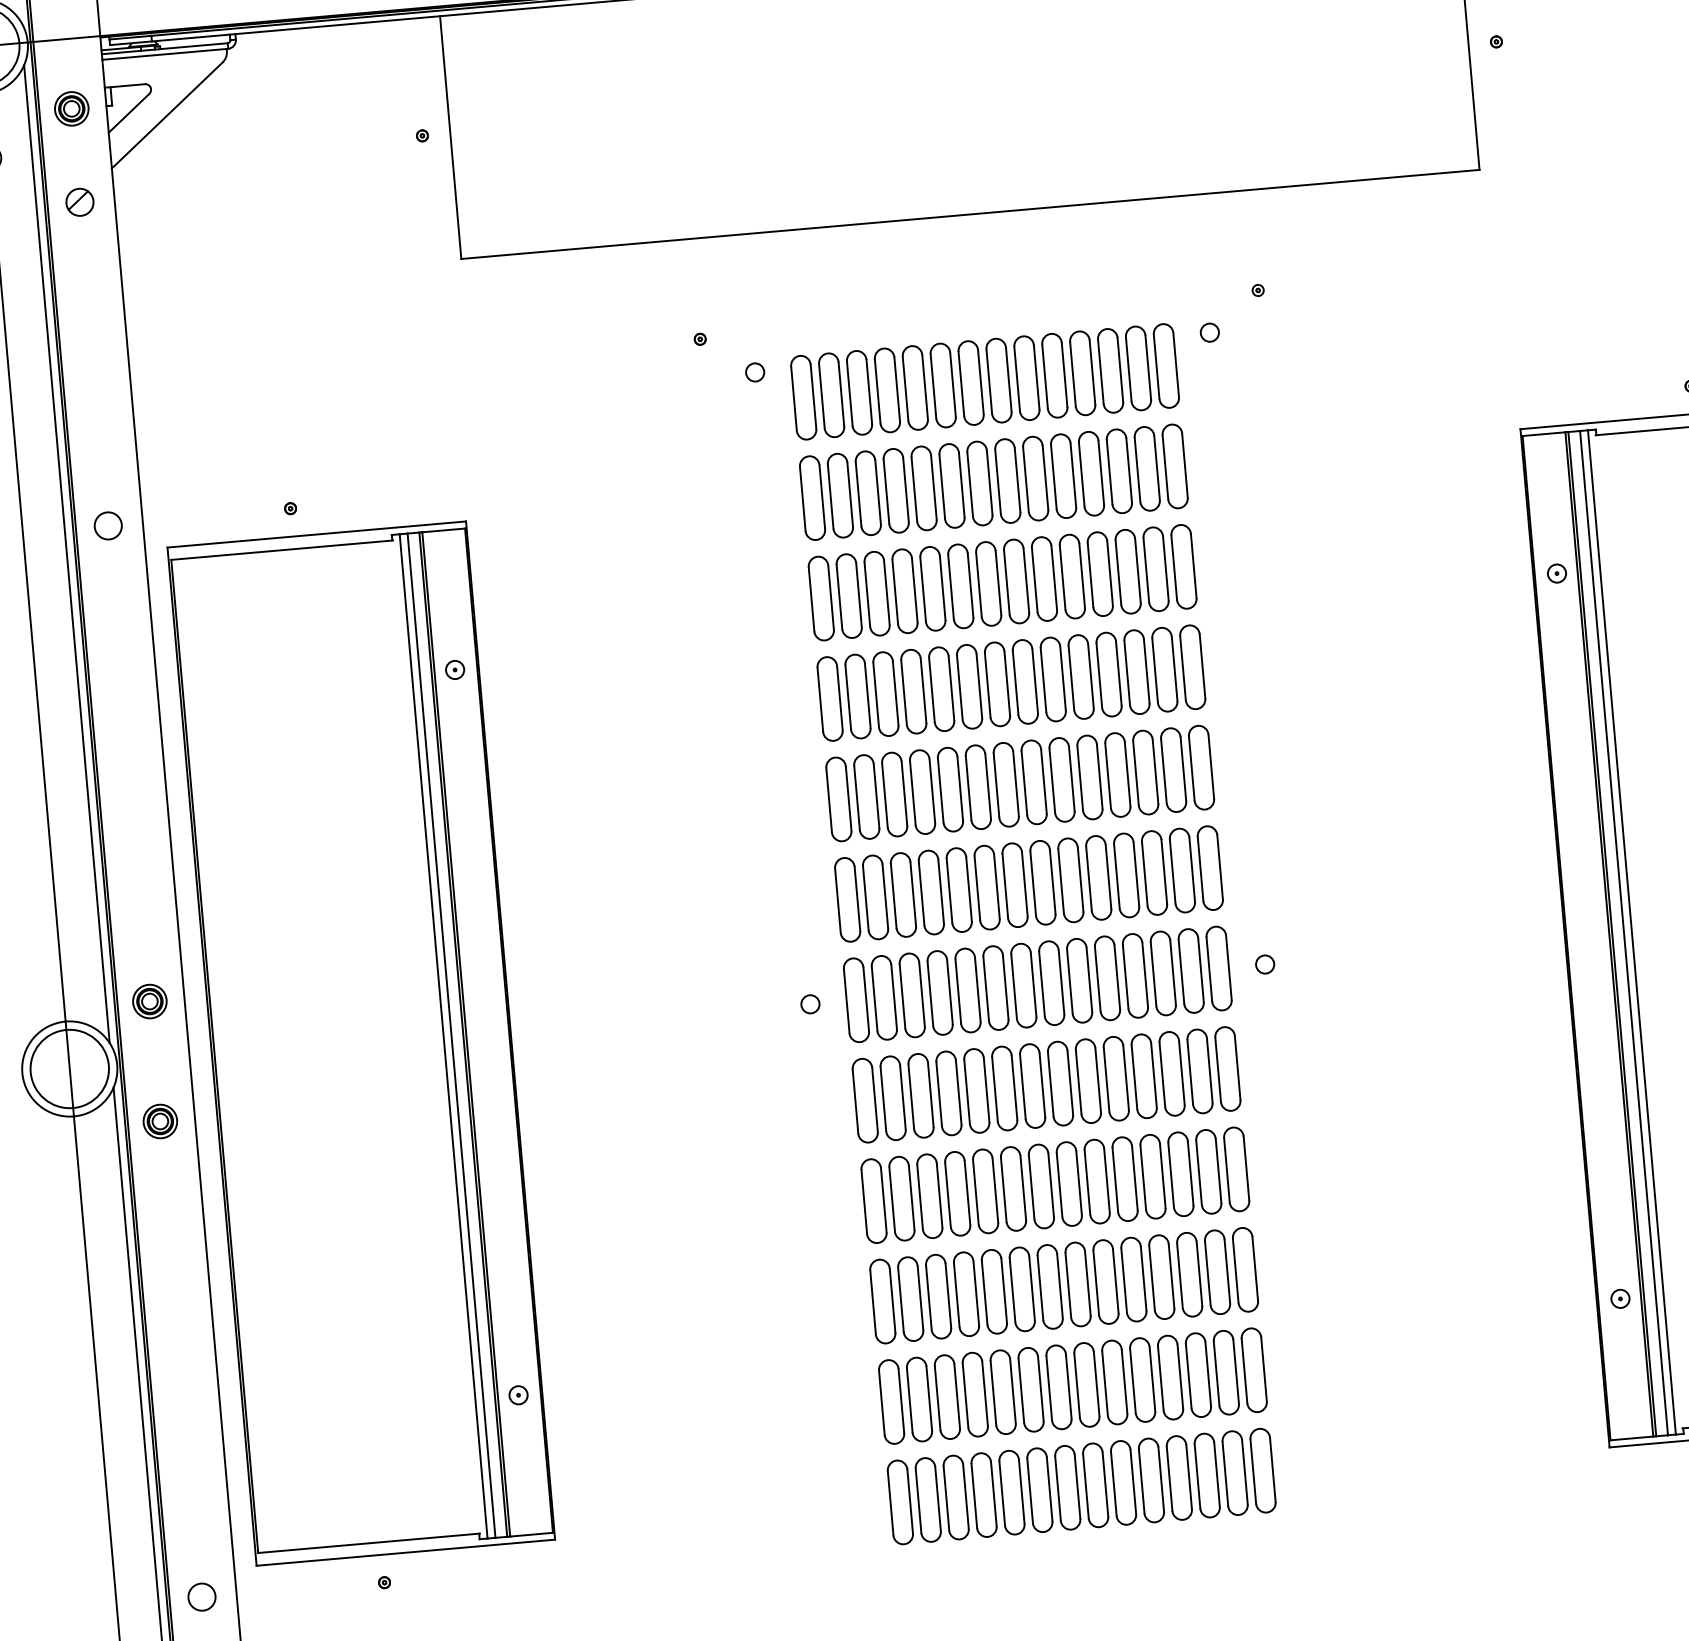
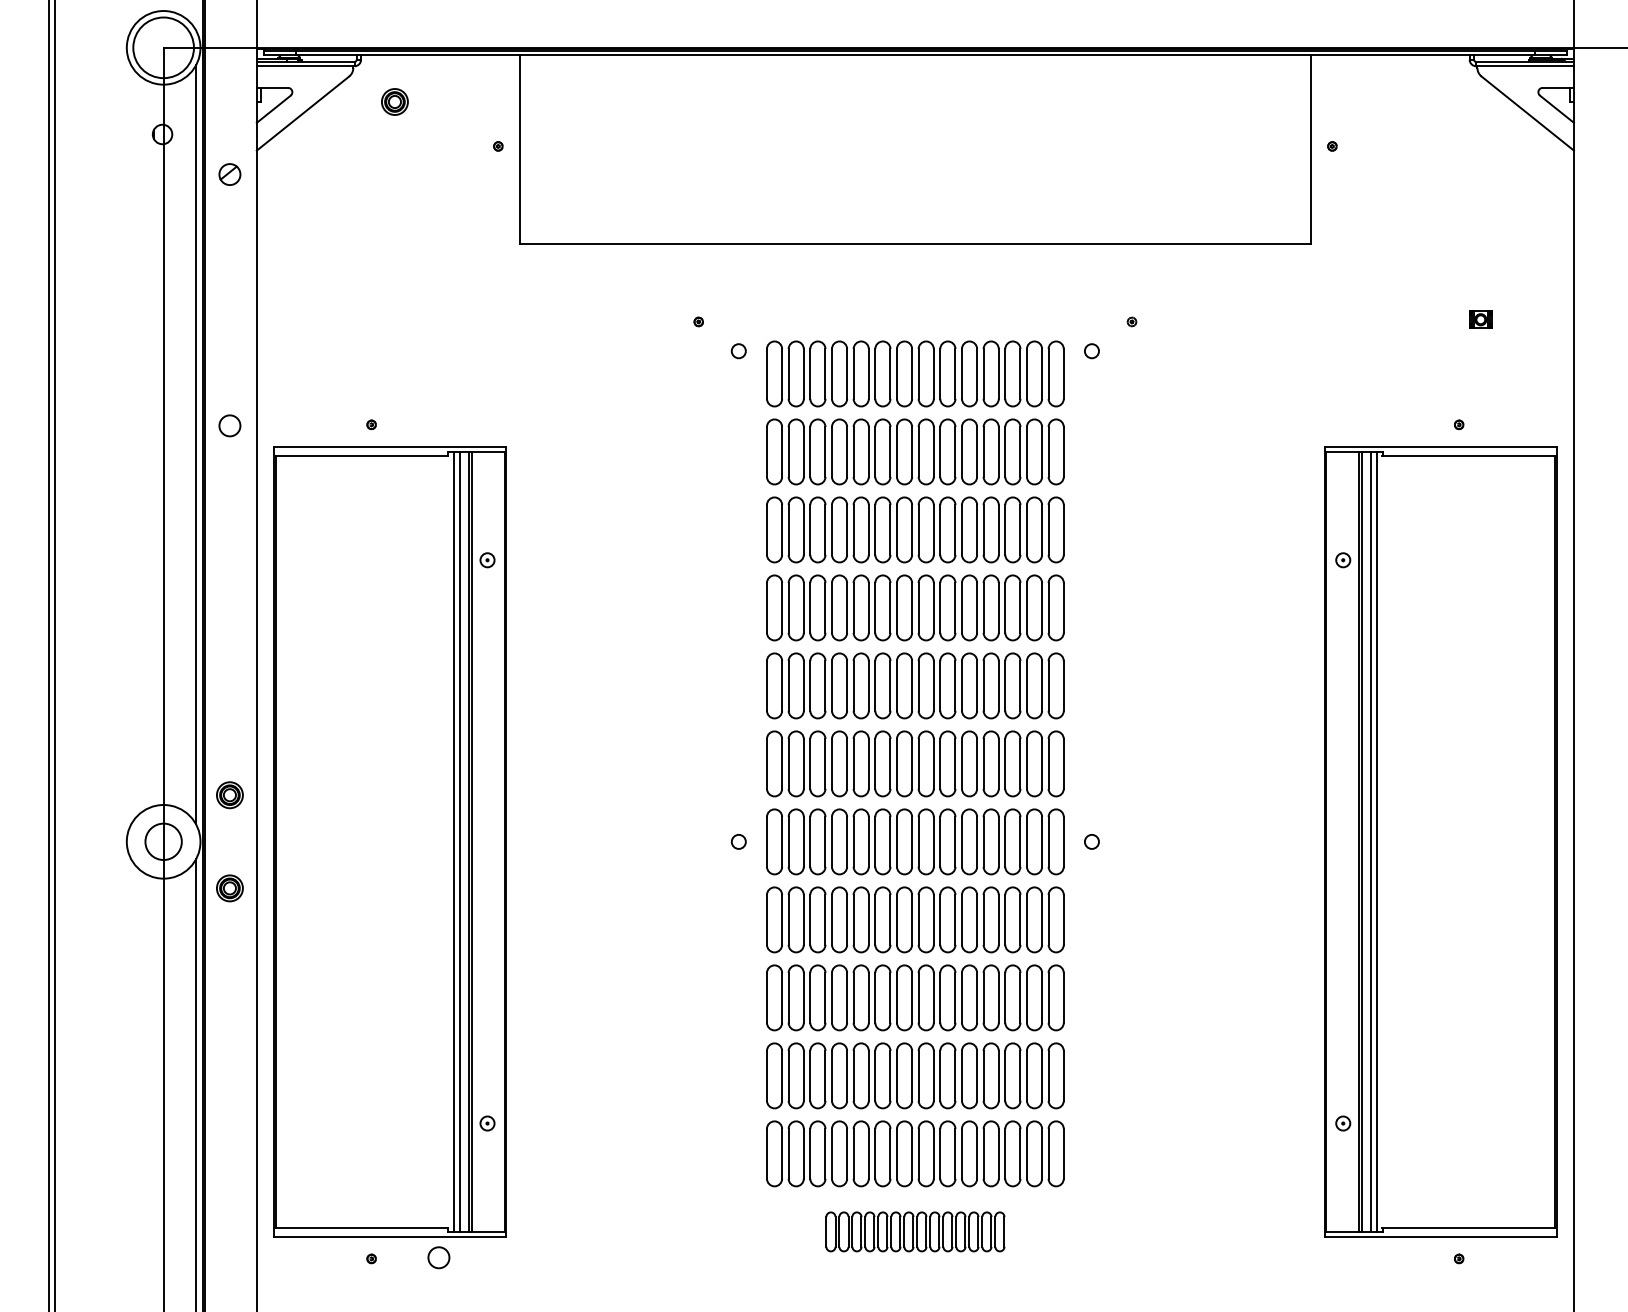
part: (71, 108) -> (394, 101), moved
circle: (69, 1068) -> (163, 841), size x0.6
part: (1081, 1486) -> (915, 1231), size x0.6
circle: (201, 1596) -> (438, 1257), moved

